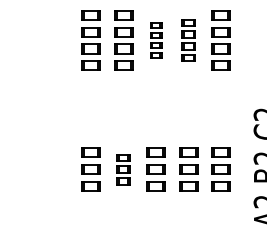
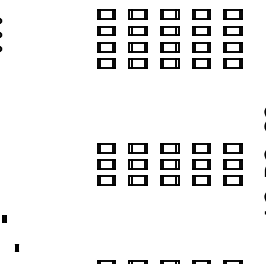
part: (155, 39) -> (169, 38), size x1.67
part: (188, 39) -> (201, 38), size x1.43
part: (122, 169) -> (137, 164), size x1.43

